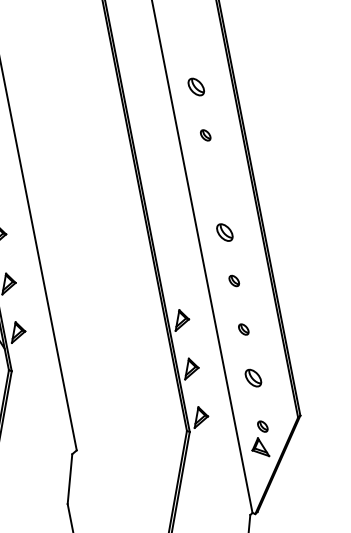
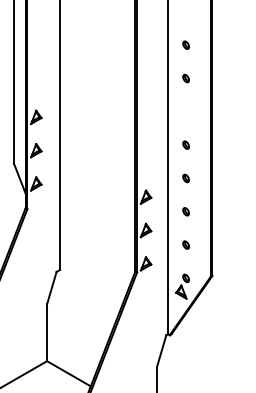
part: (195, 85) -> (185, 44), size x0.62
part: (223, 231) -> (185, 144), size x0.62
part: (252, 377) -> (185, 244), size x0.62

